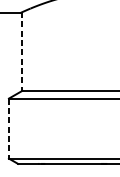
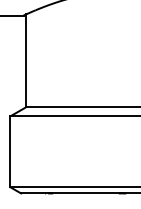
line: (22, 52) -> (26, 61), dashed -> solid
line: (9, 129) -> (10, 152), dashed -> solid

